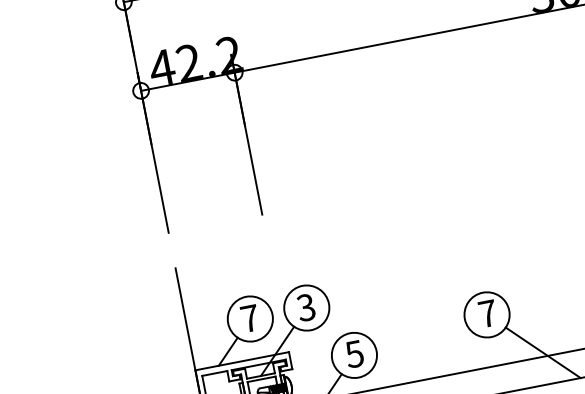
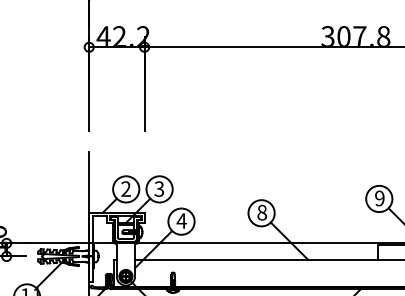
text: (488, 313) -> (262, 212), 7 -> 8
text: (248, 317) -> (125, 188), 7 -> 2
text: (354, 353) -> (181, 220), 5 -> 4

